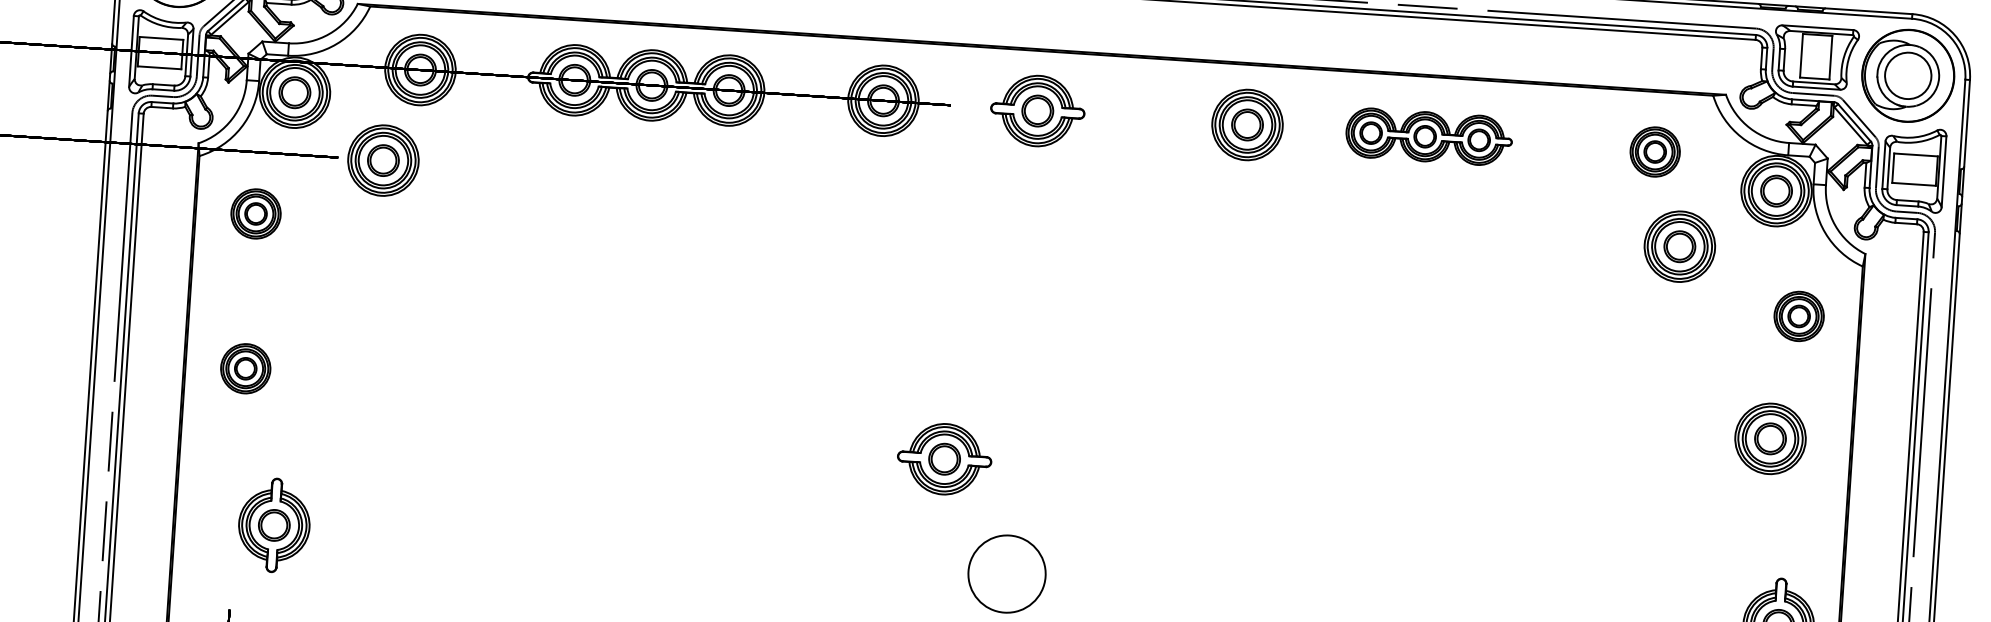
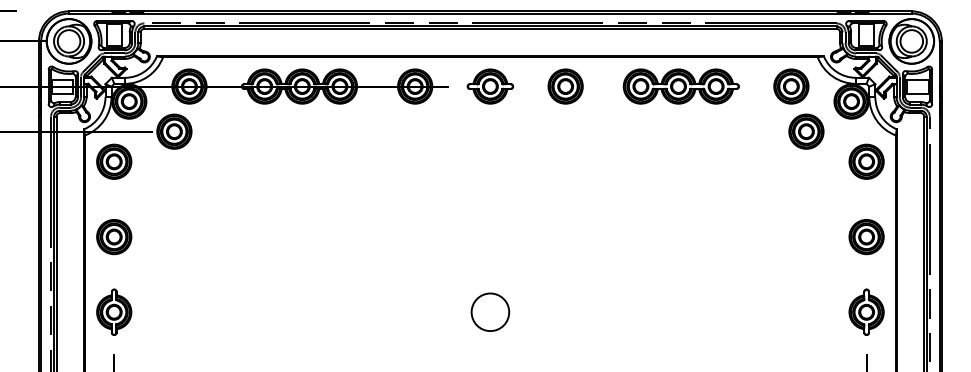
part: (1247, 124) -> (565, 86), moved
part: (1427, 136) -> (680, 86), size x1.43
part: (1655, 151) -> (791, 86), size x1.43
part: (256, 213) -> (114, 161), size x1.43
part: (1799, 315) -> (866, 161), size x1.43
part: (246, 369) -> (114, 237), size x1.43
part: (1770, 439) -> (866, 237), moved
part: (944, 459) -> (456, 258), removed
part: (275, 523) -> (114, 311), moved

